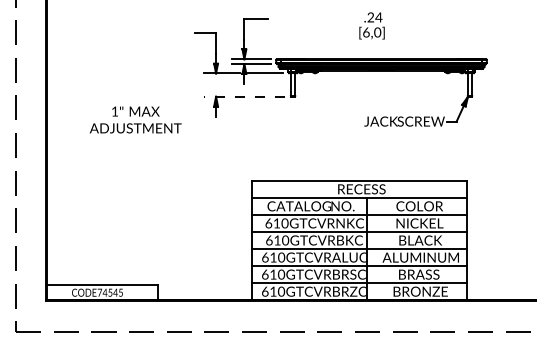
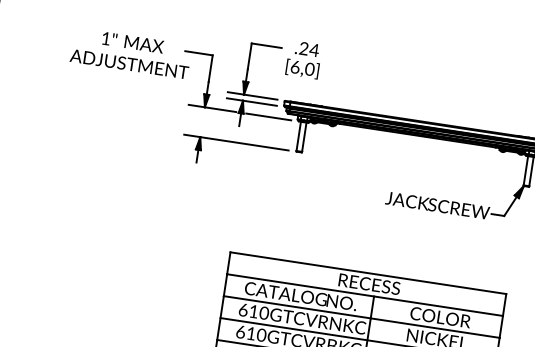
text: (371, 25) -> (303, 59), moved
line: (244, 96) -> (236, 142), dashed -> solid
text: (135, 119) -> (130, 52), moved

